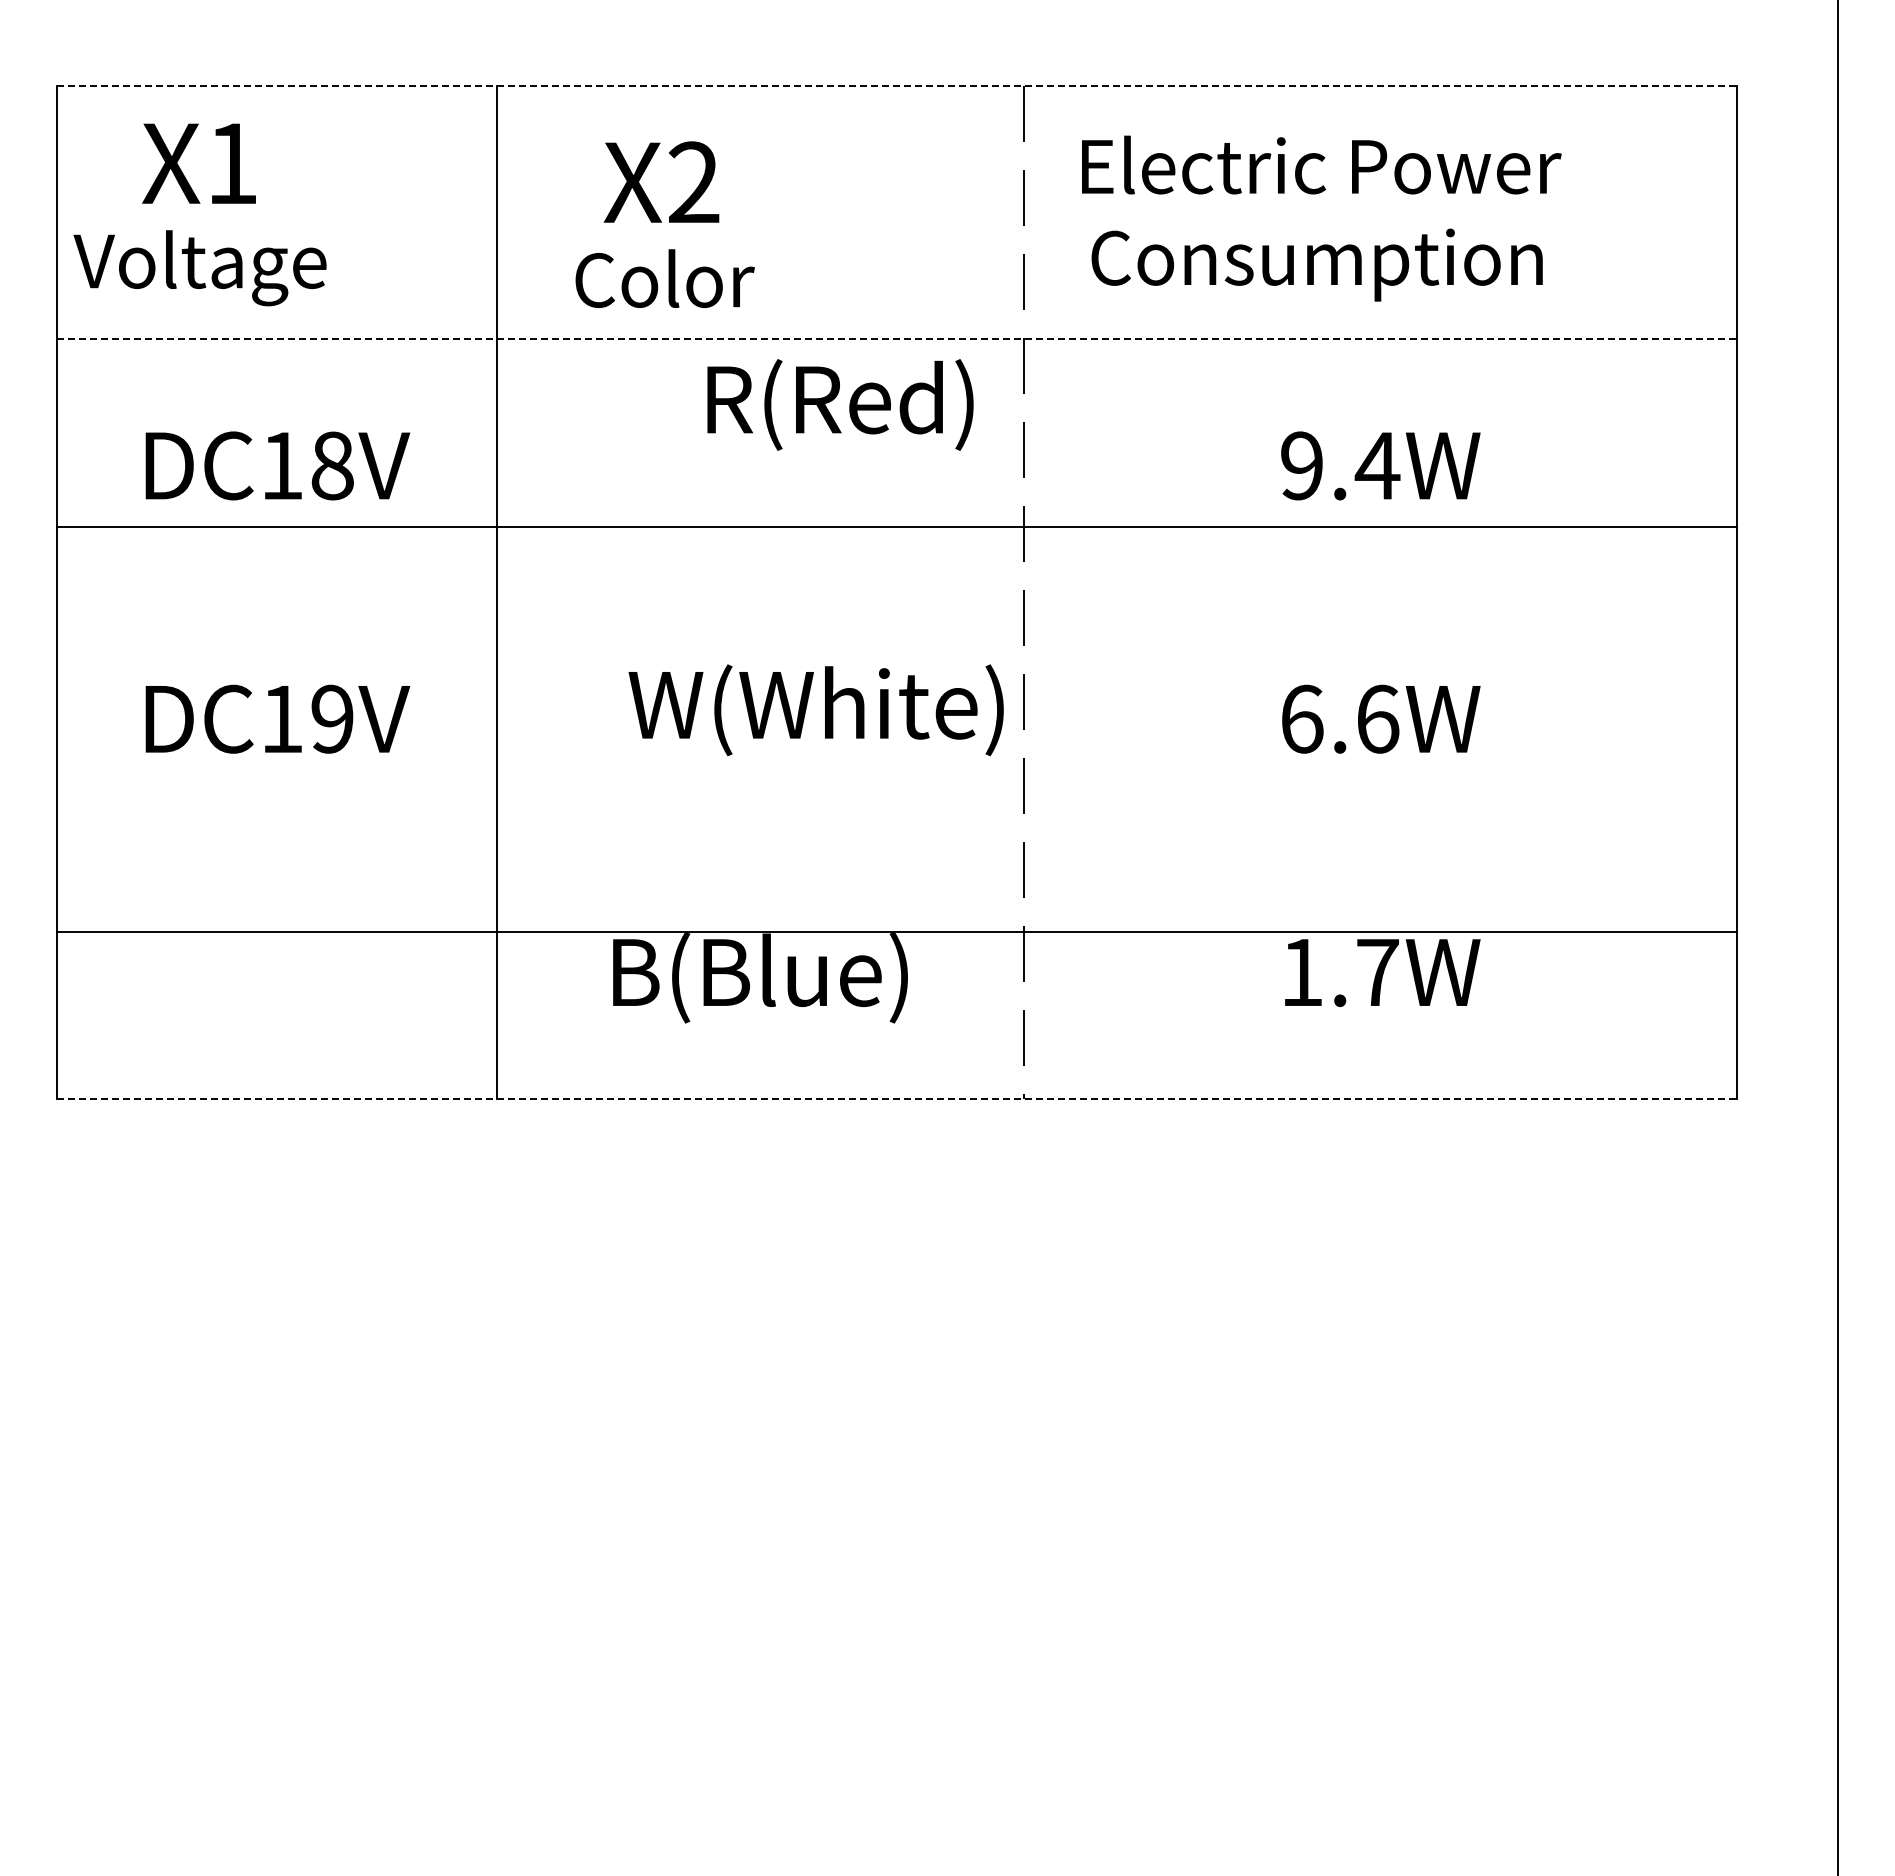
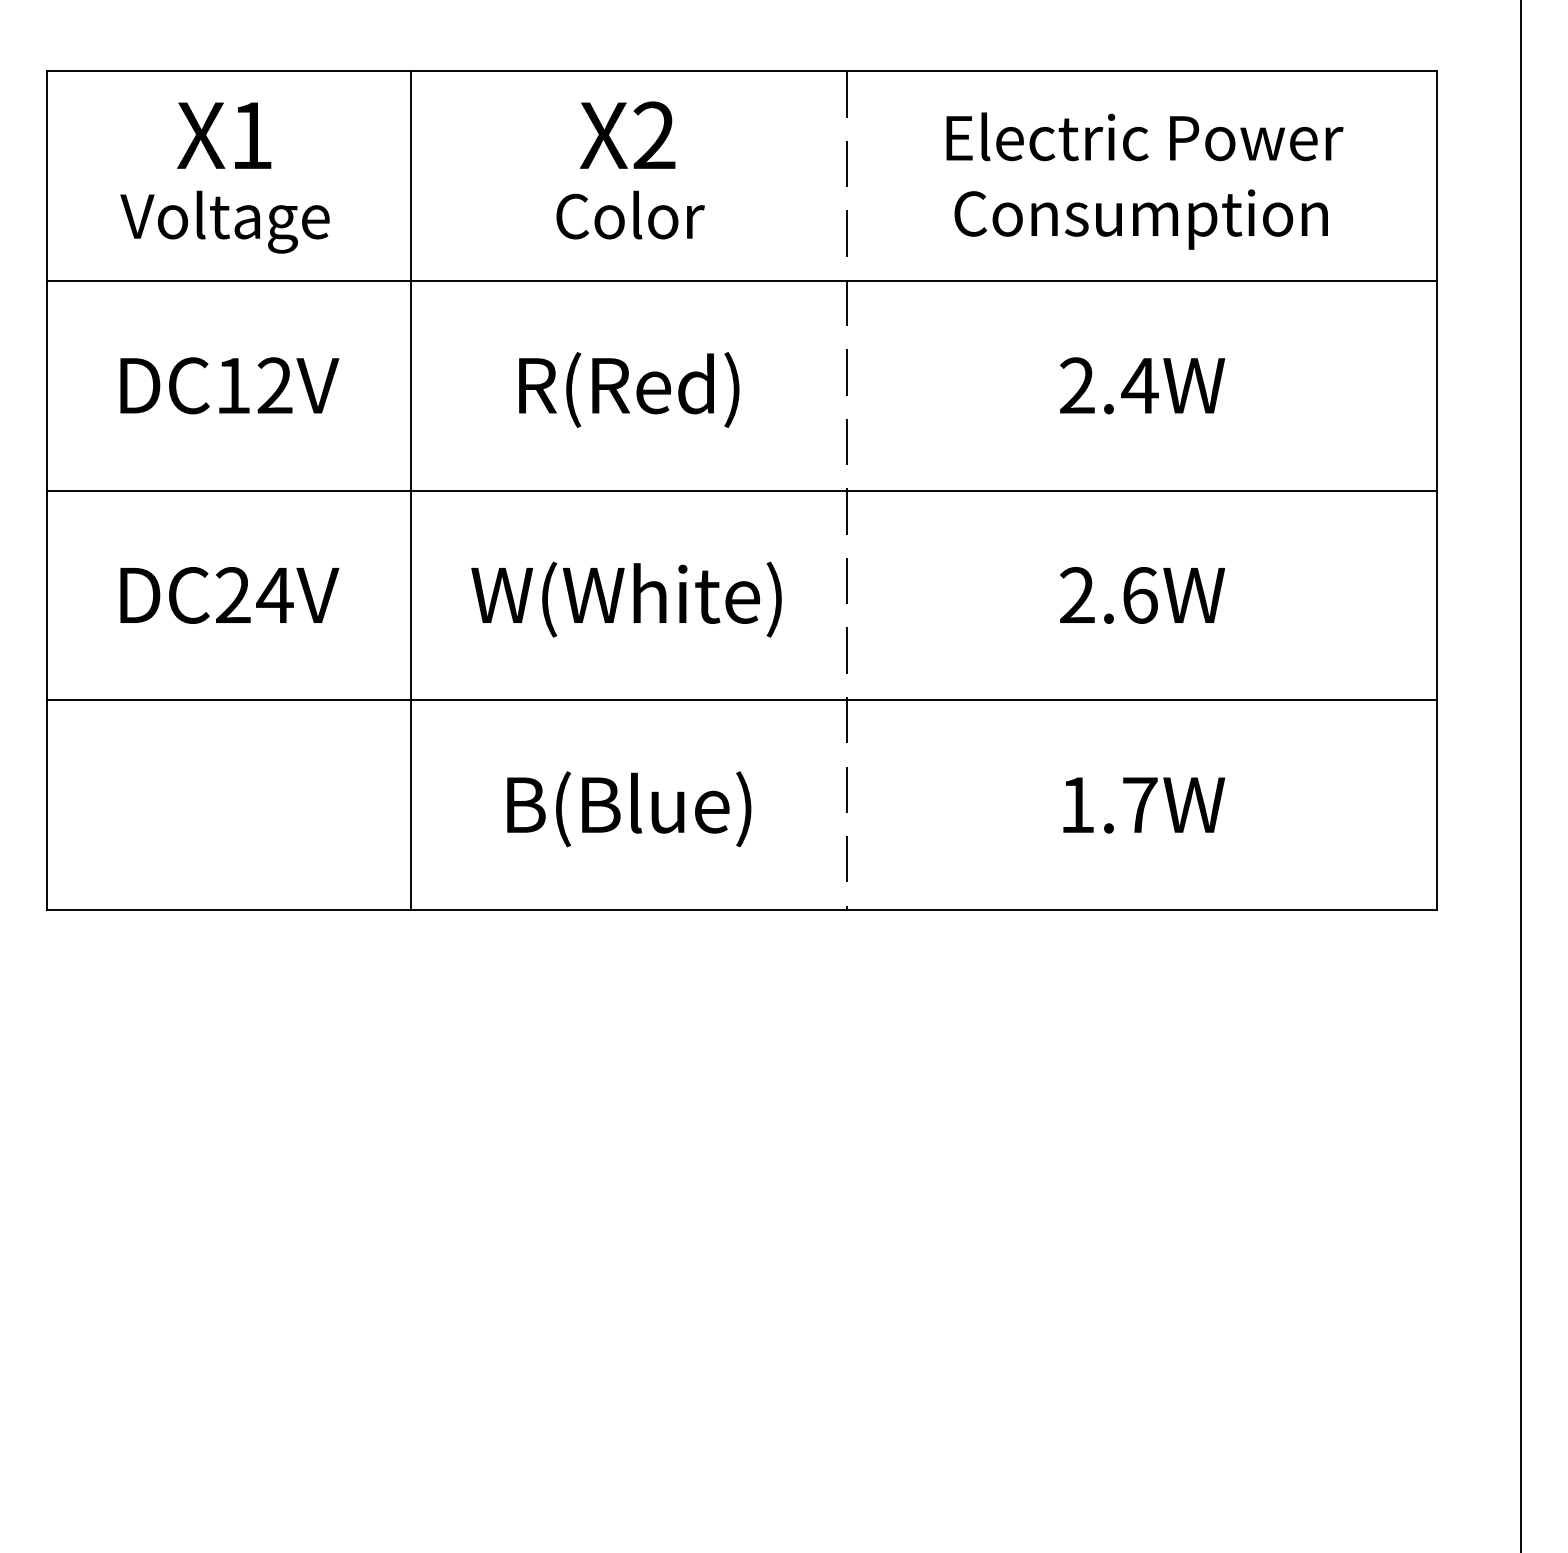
line: (896, 85) -> (741, 70), dashed -> solid
text: (199, 214) -> (224, 177), moved
text: (1321, 218) -> (1144, 181), moved
text: (664, 224) -> (630, 170), moved
line: (896, 339) -> (741, 281), dashed -> solid
text: (840, 404) -> (629, 389), moved
text: (332, 465) -> (275, 385), DC18V -> DC12V
text: (1301, 465) -> (1076, 385), 9.4W -> 2.4W
line: (896, 526) -> (741, 490), moved
text: (815, 710) -> (625, 599), moved
text: (308, 718) -> (255, 594), DC19V -> DC24V
text: (1302, 718) -> (1077, 594), 6.6W -> 2.6W
line: (896, 931) -> (741, 699), moved
line: (896, 1099) -> (741, 910), dashed -> solid

